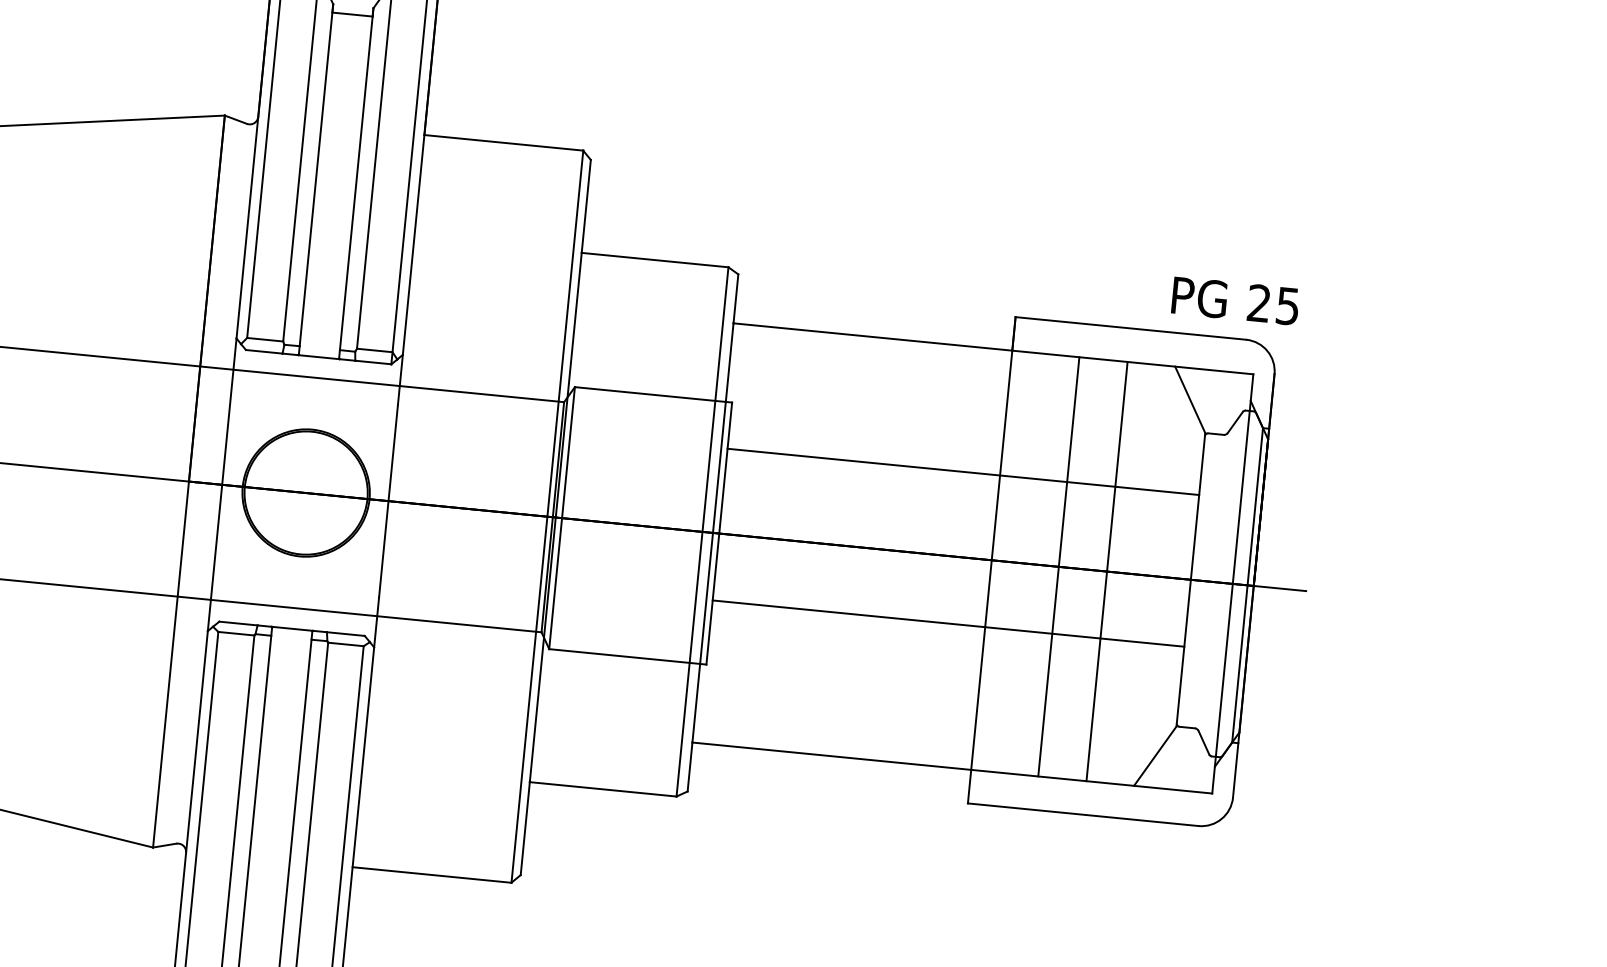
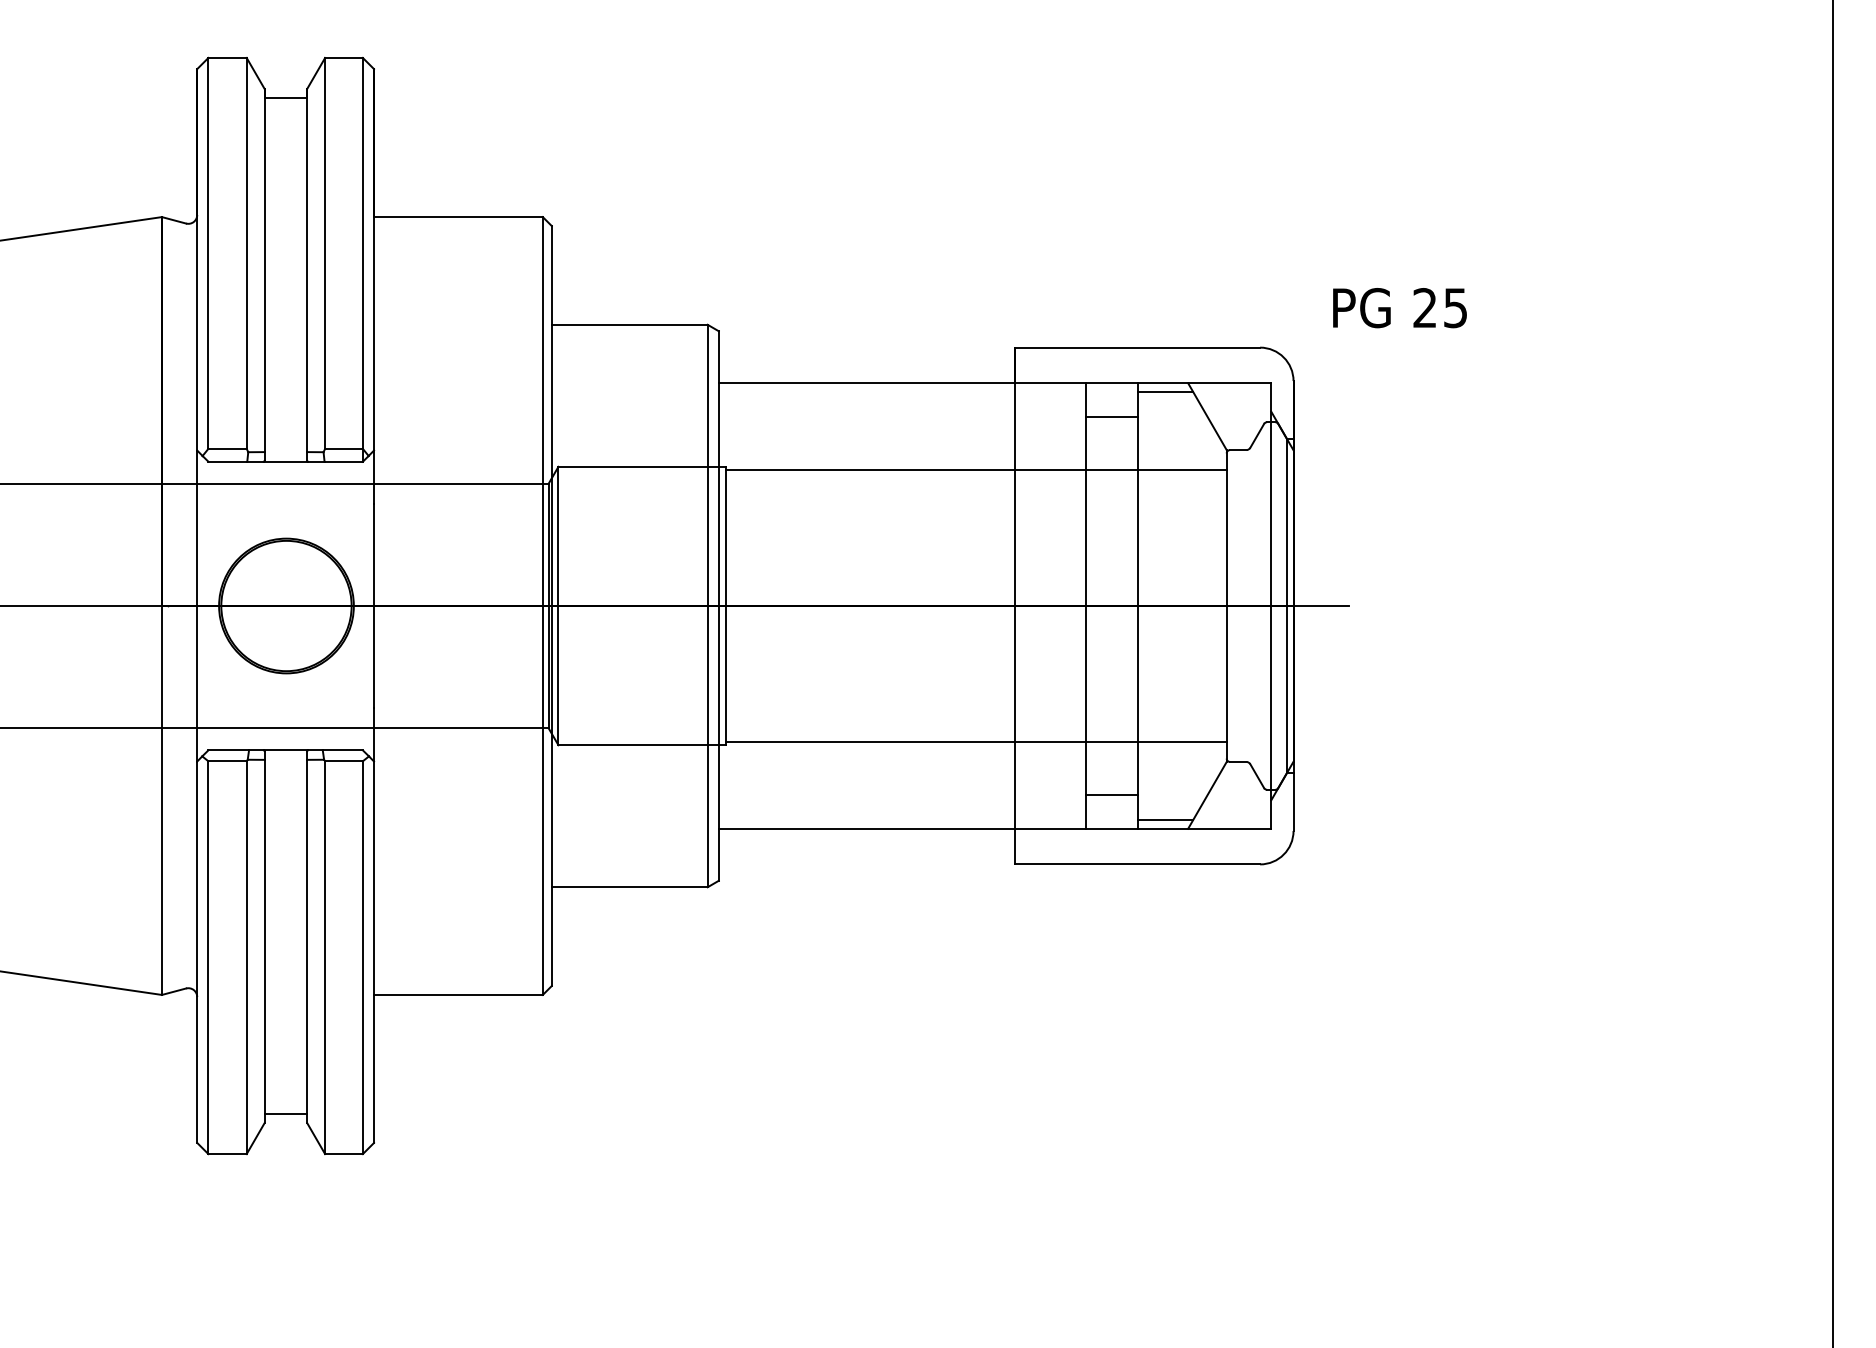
text: (1235, 301) -> (1399, 308), moved
line: (1152, 373) -> (1165, 392), added
line: (1099, 390) -> (1111, 416), added
line: (962, 471) -> (975, 469), moved
line: (947, 623) -> (975, 742), moved
line: (1064, 747) -> (1111, 795), added
line: (1113, 775) -> (1165, 819), added

